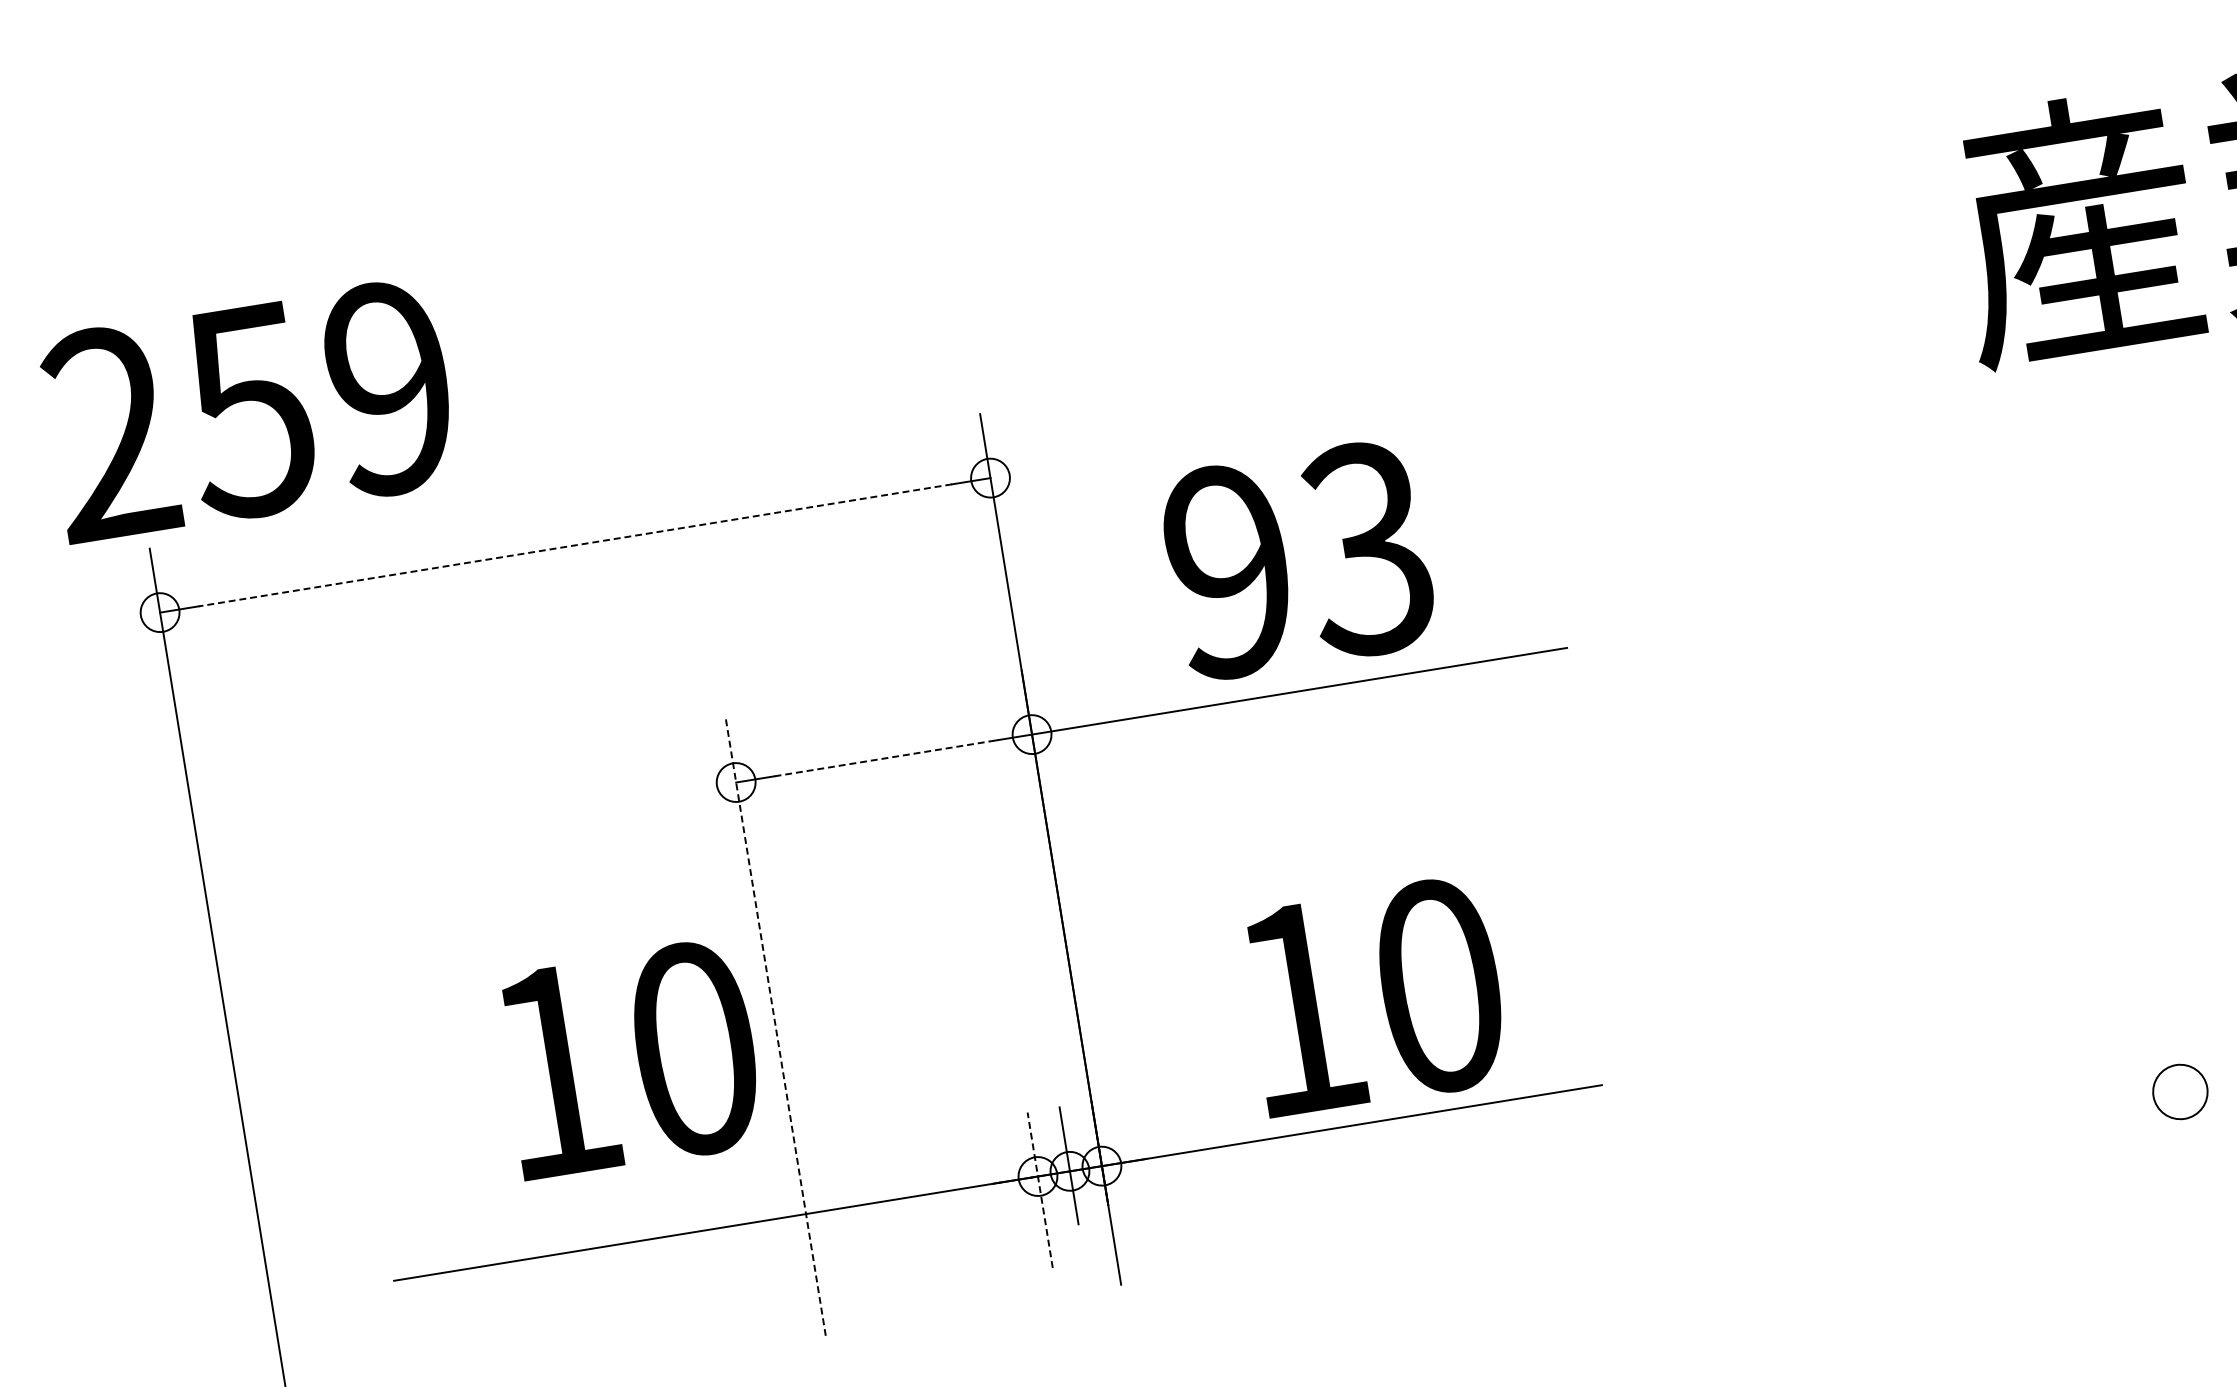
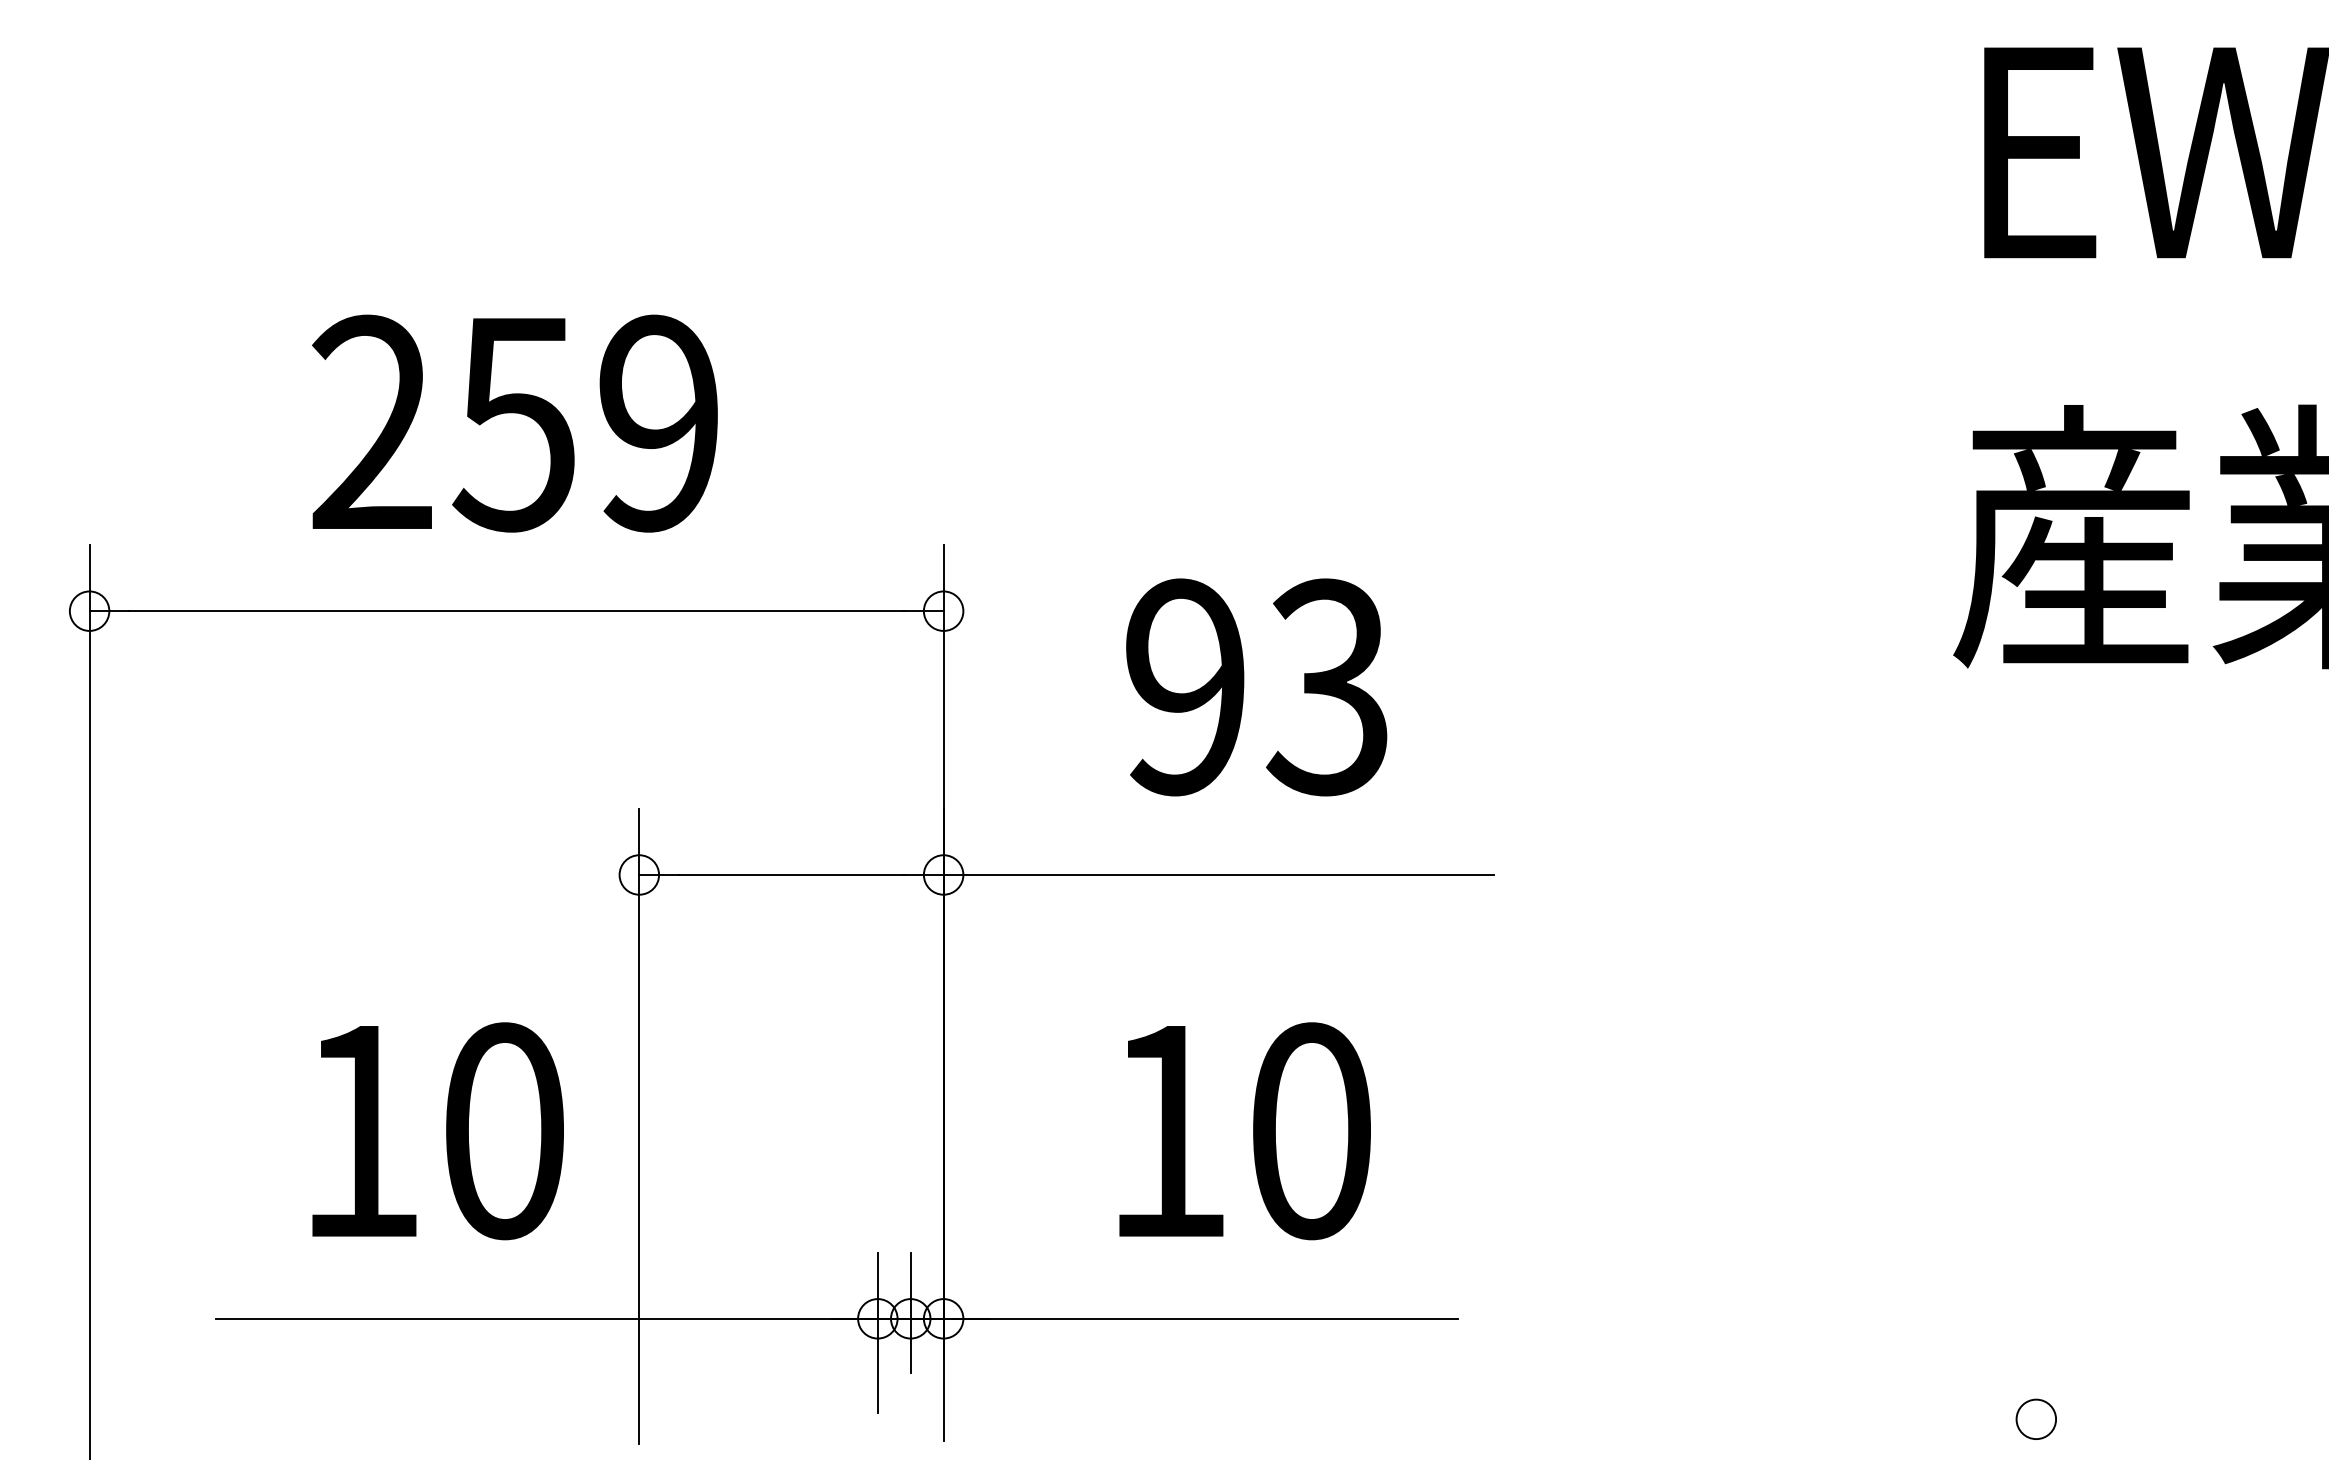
text: (249, 410) -> (514, 423), moved
line: (575, 545) -> (516, 611), dashed -> solid
text: (1298, 560) -> (1256, 687), moved
line: (884, 758) -> (791, 874), dashed -> solid
text: (1374, 996) -> (1244, 1131), moved
line: (775, 1027) -> (639, 1126), dashed -> solid
text: (629, 1059) -> (437, 1131), moved
circle: (2179, 1091) -> (2035, 1418), size x0.71
line: (1039, 1189) -> (877, 1332), dashed -> solid

